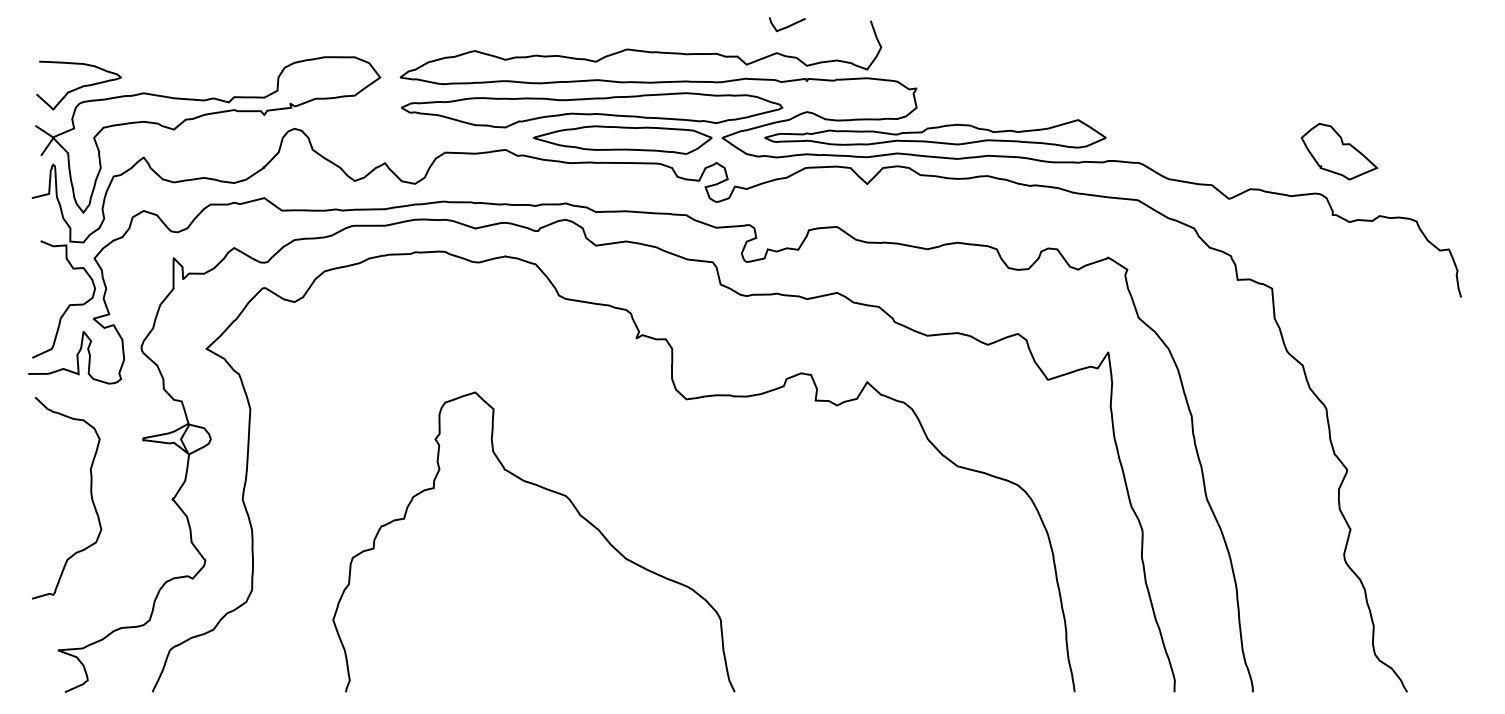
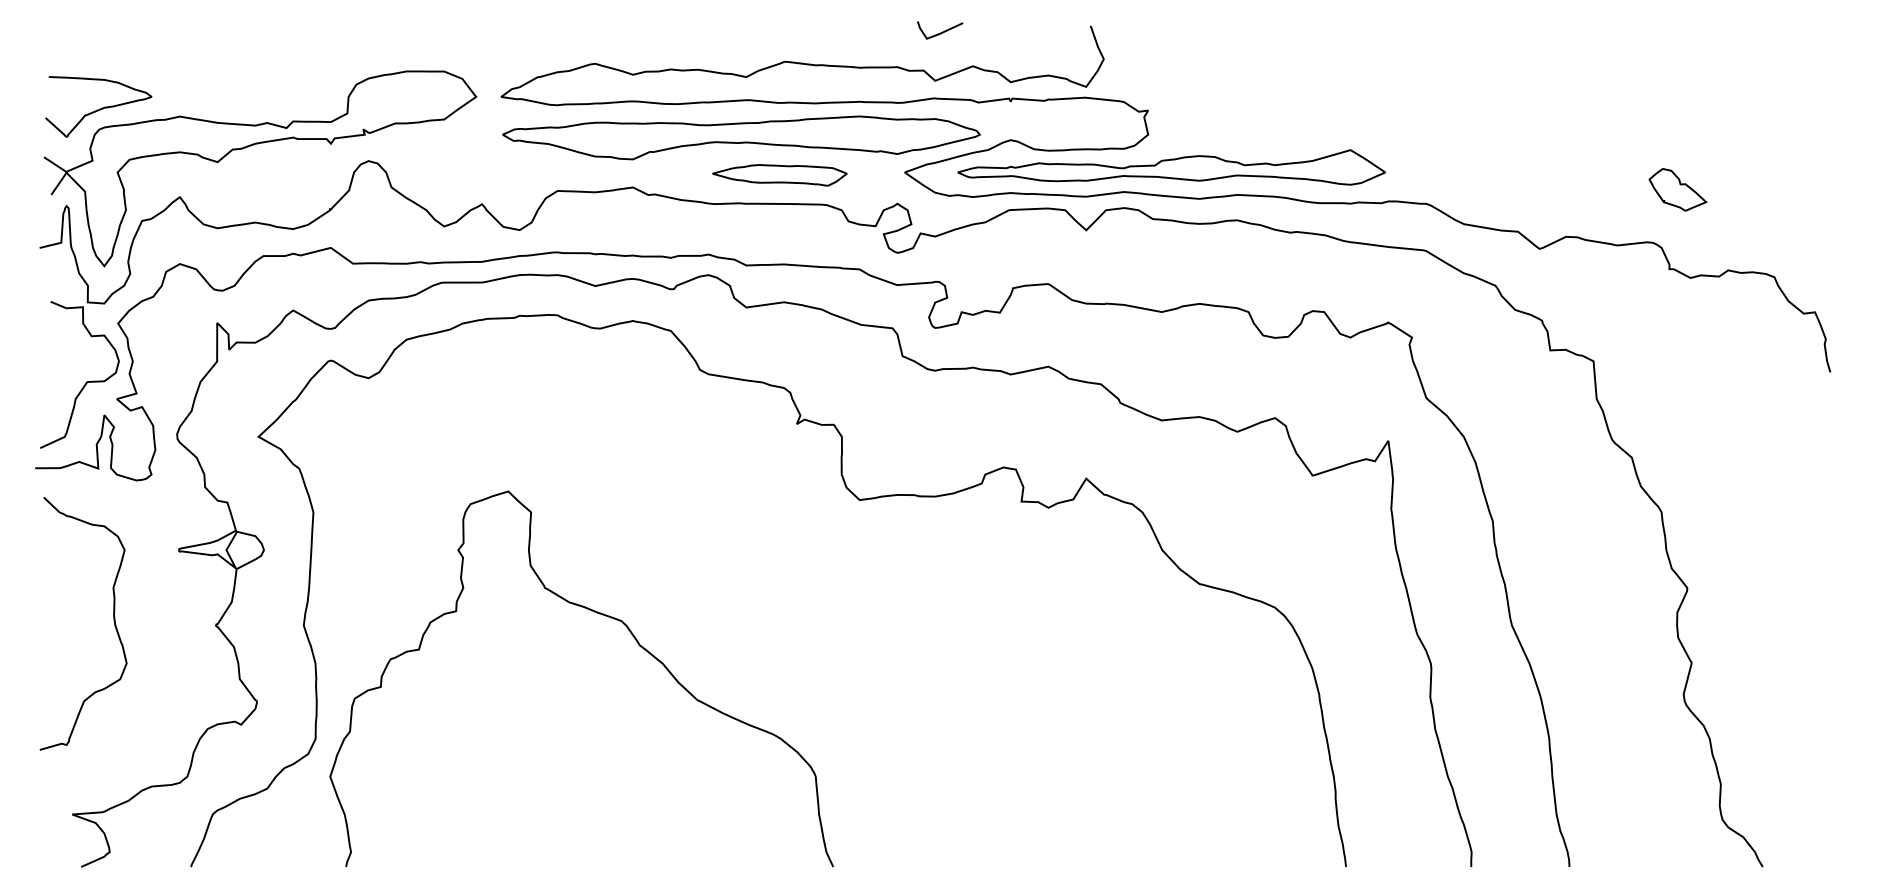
line: (787, 26) -> (940, 32), moved
part: (622, 140) -> (779, 175), size x0.6
part: (1339, 151) -> (1677, 189), size x0.6
curve: (576, 510) -> (634, 639), moved

